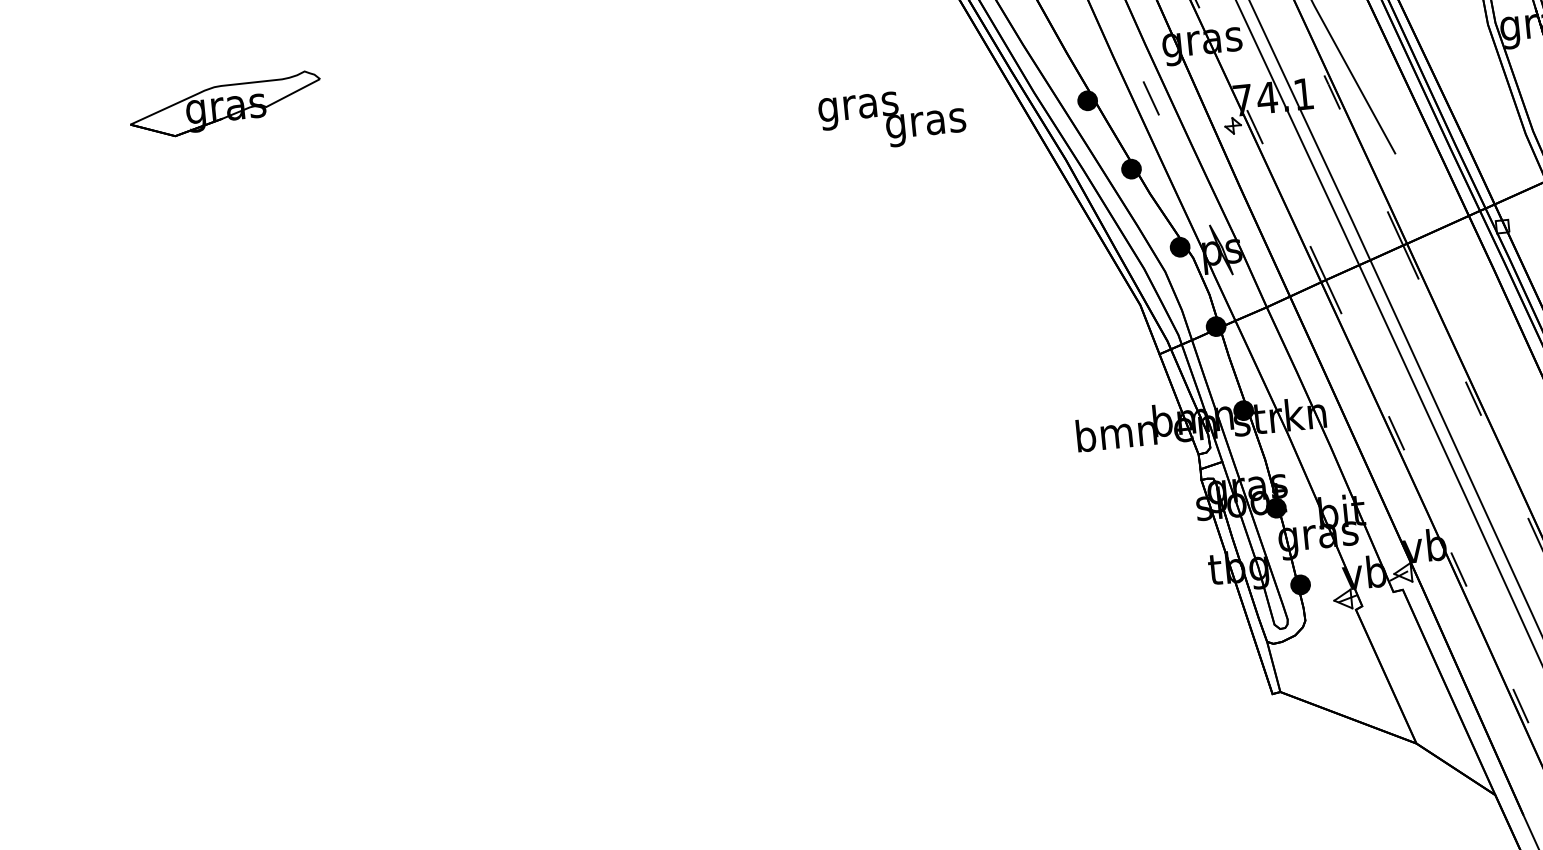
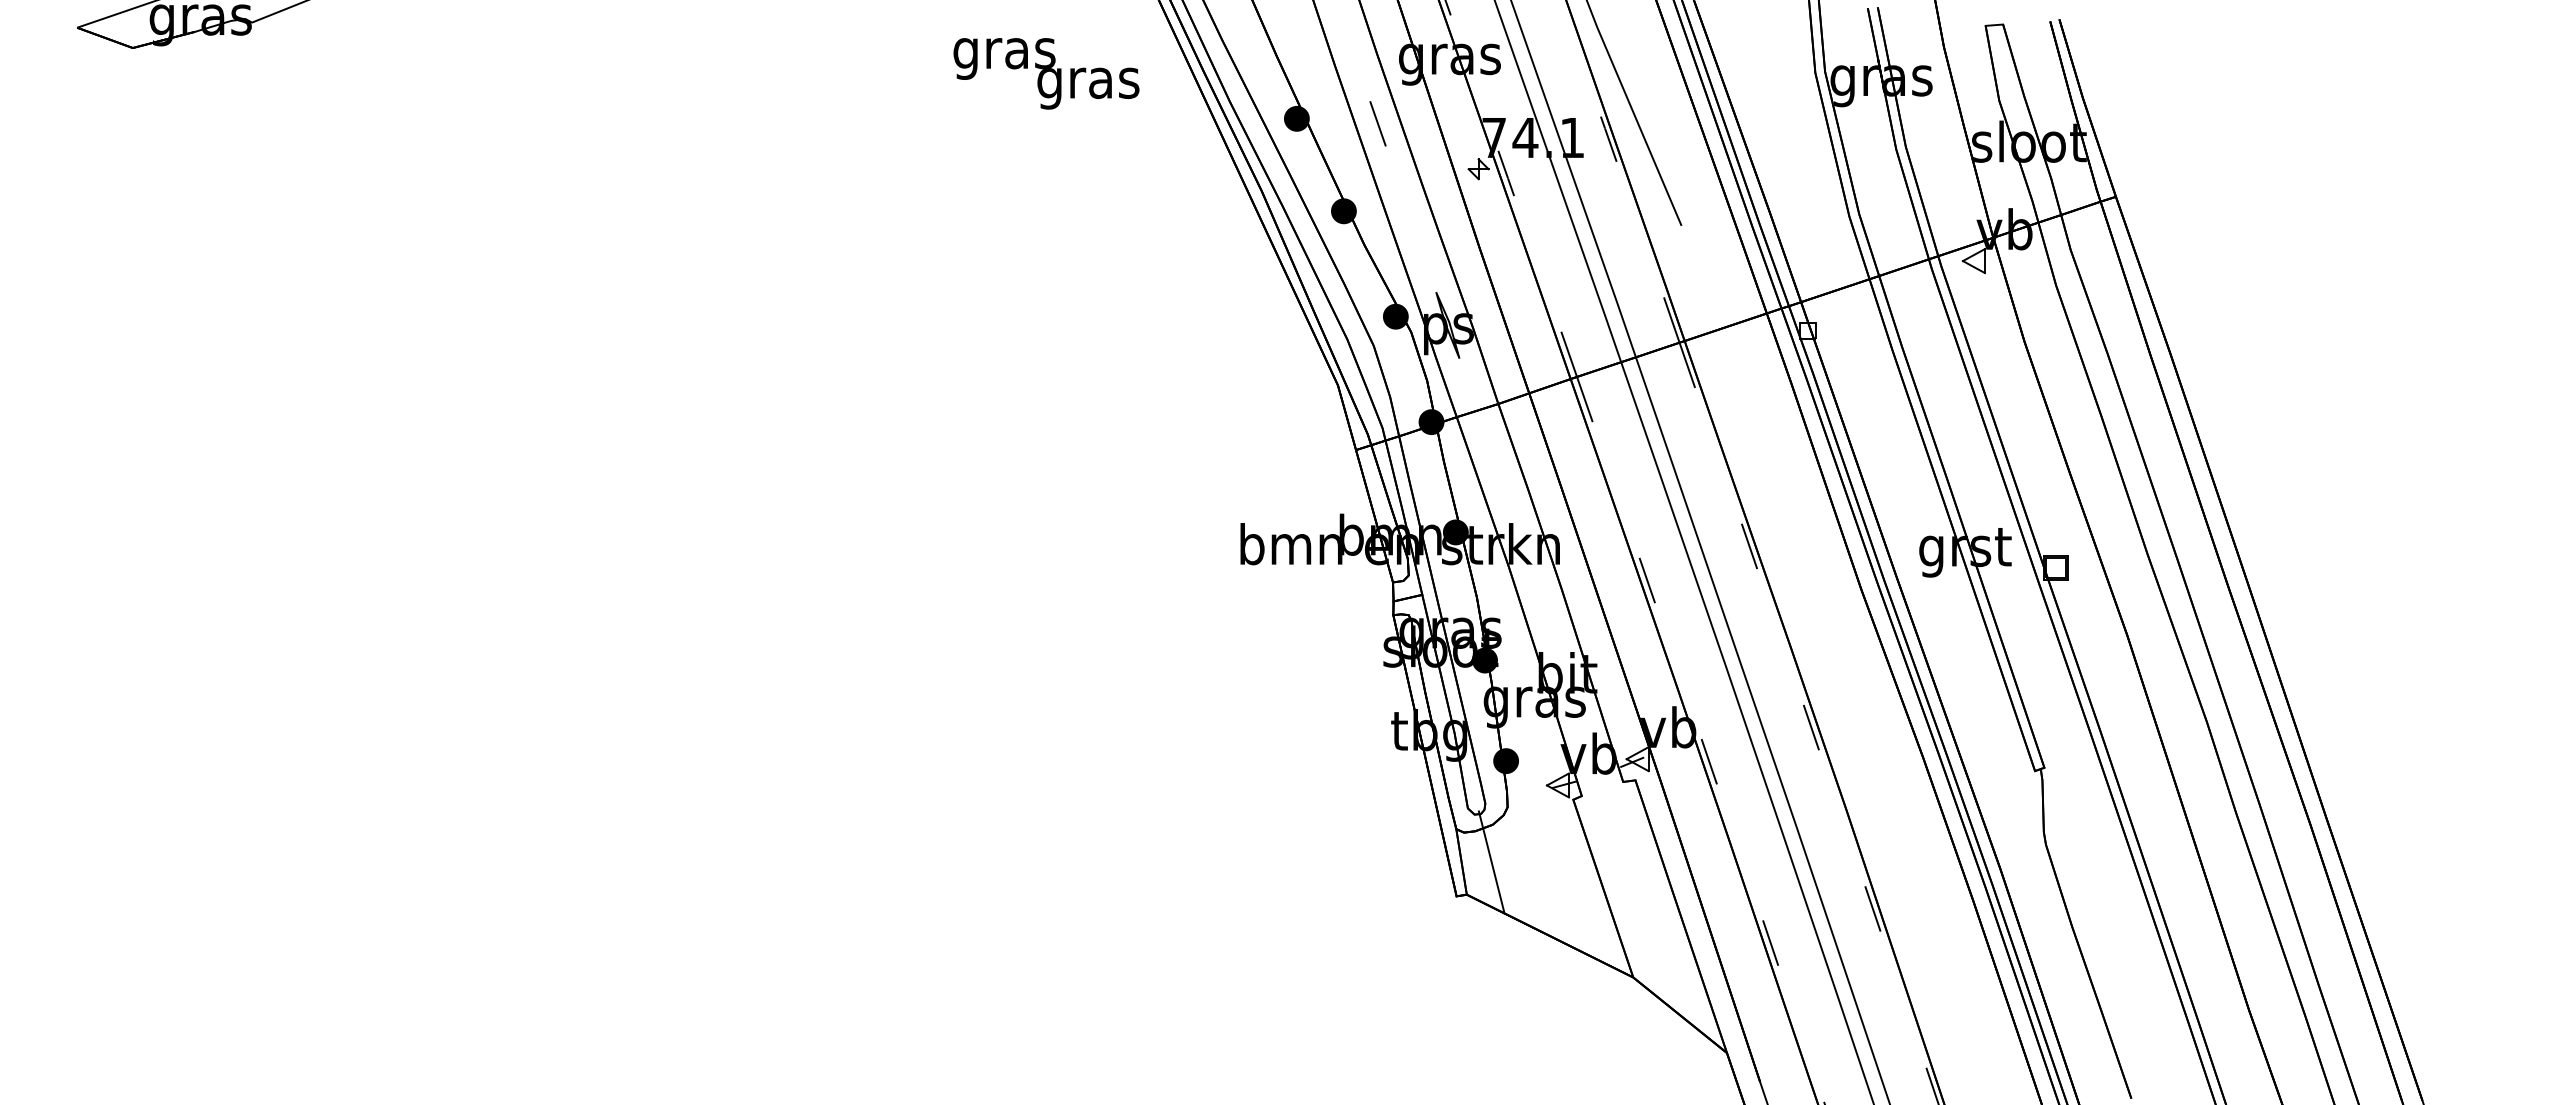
text: (892, 119) -> (1046, 73), moved
line: (1297, 665) -> (1491, 862), added

